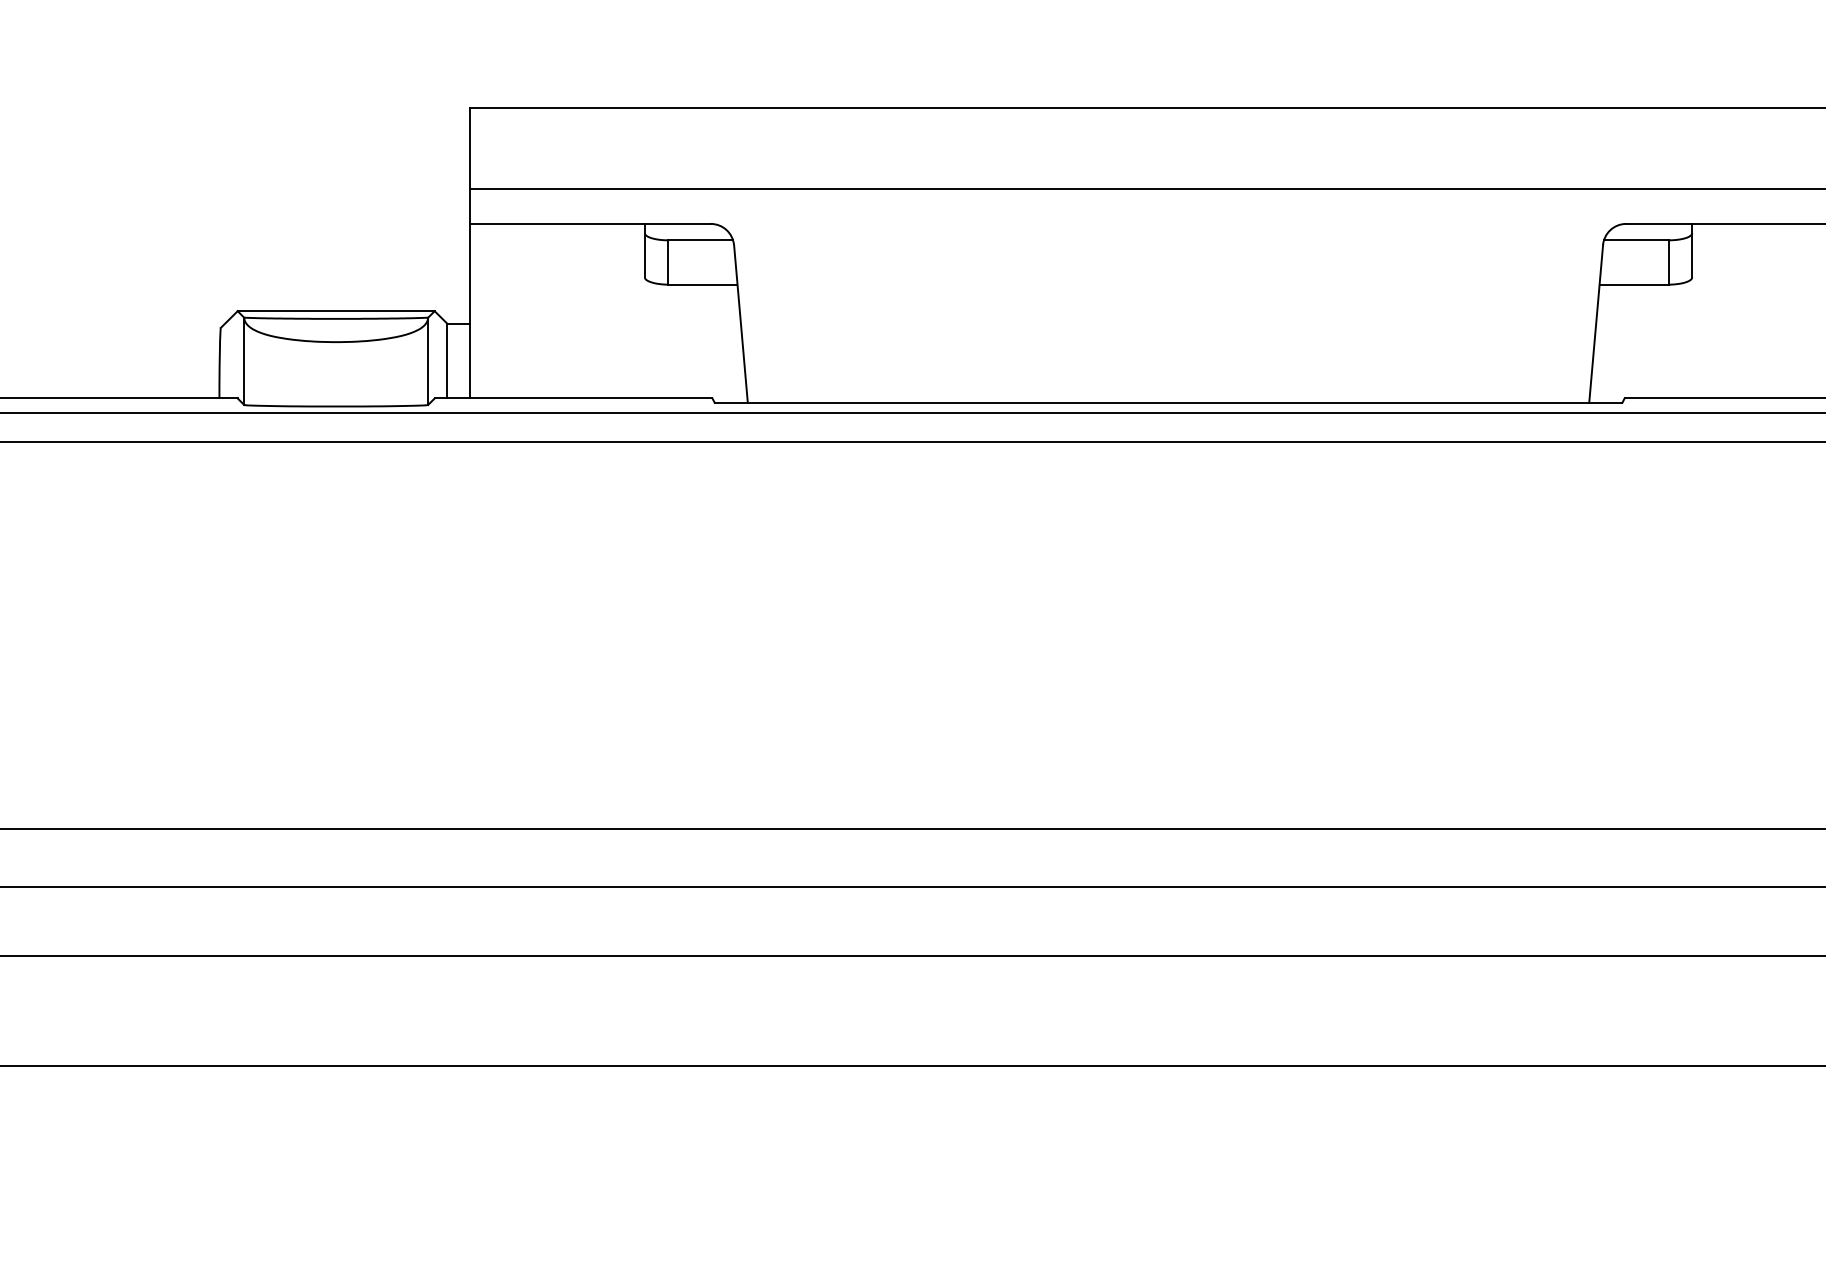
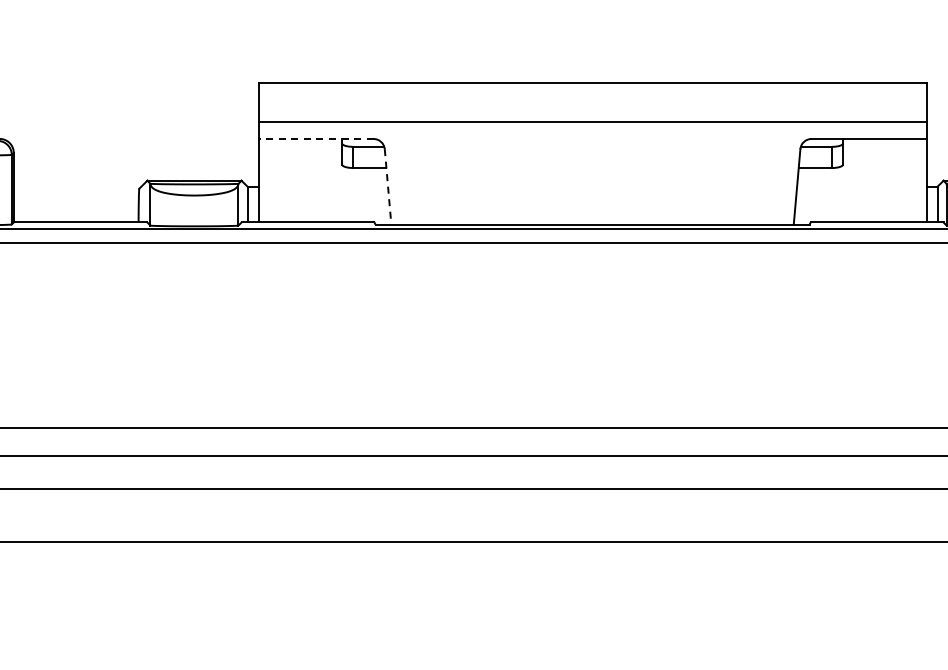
line: (589, 224) -> (315, 139), solid -> dashed
line: (741, 323) -> (388, 186), solid -> dashed

